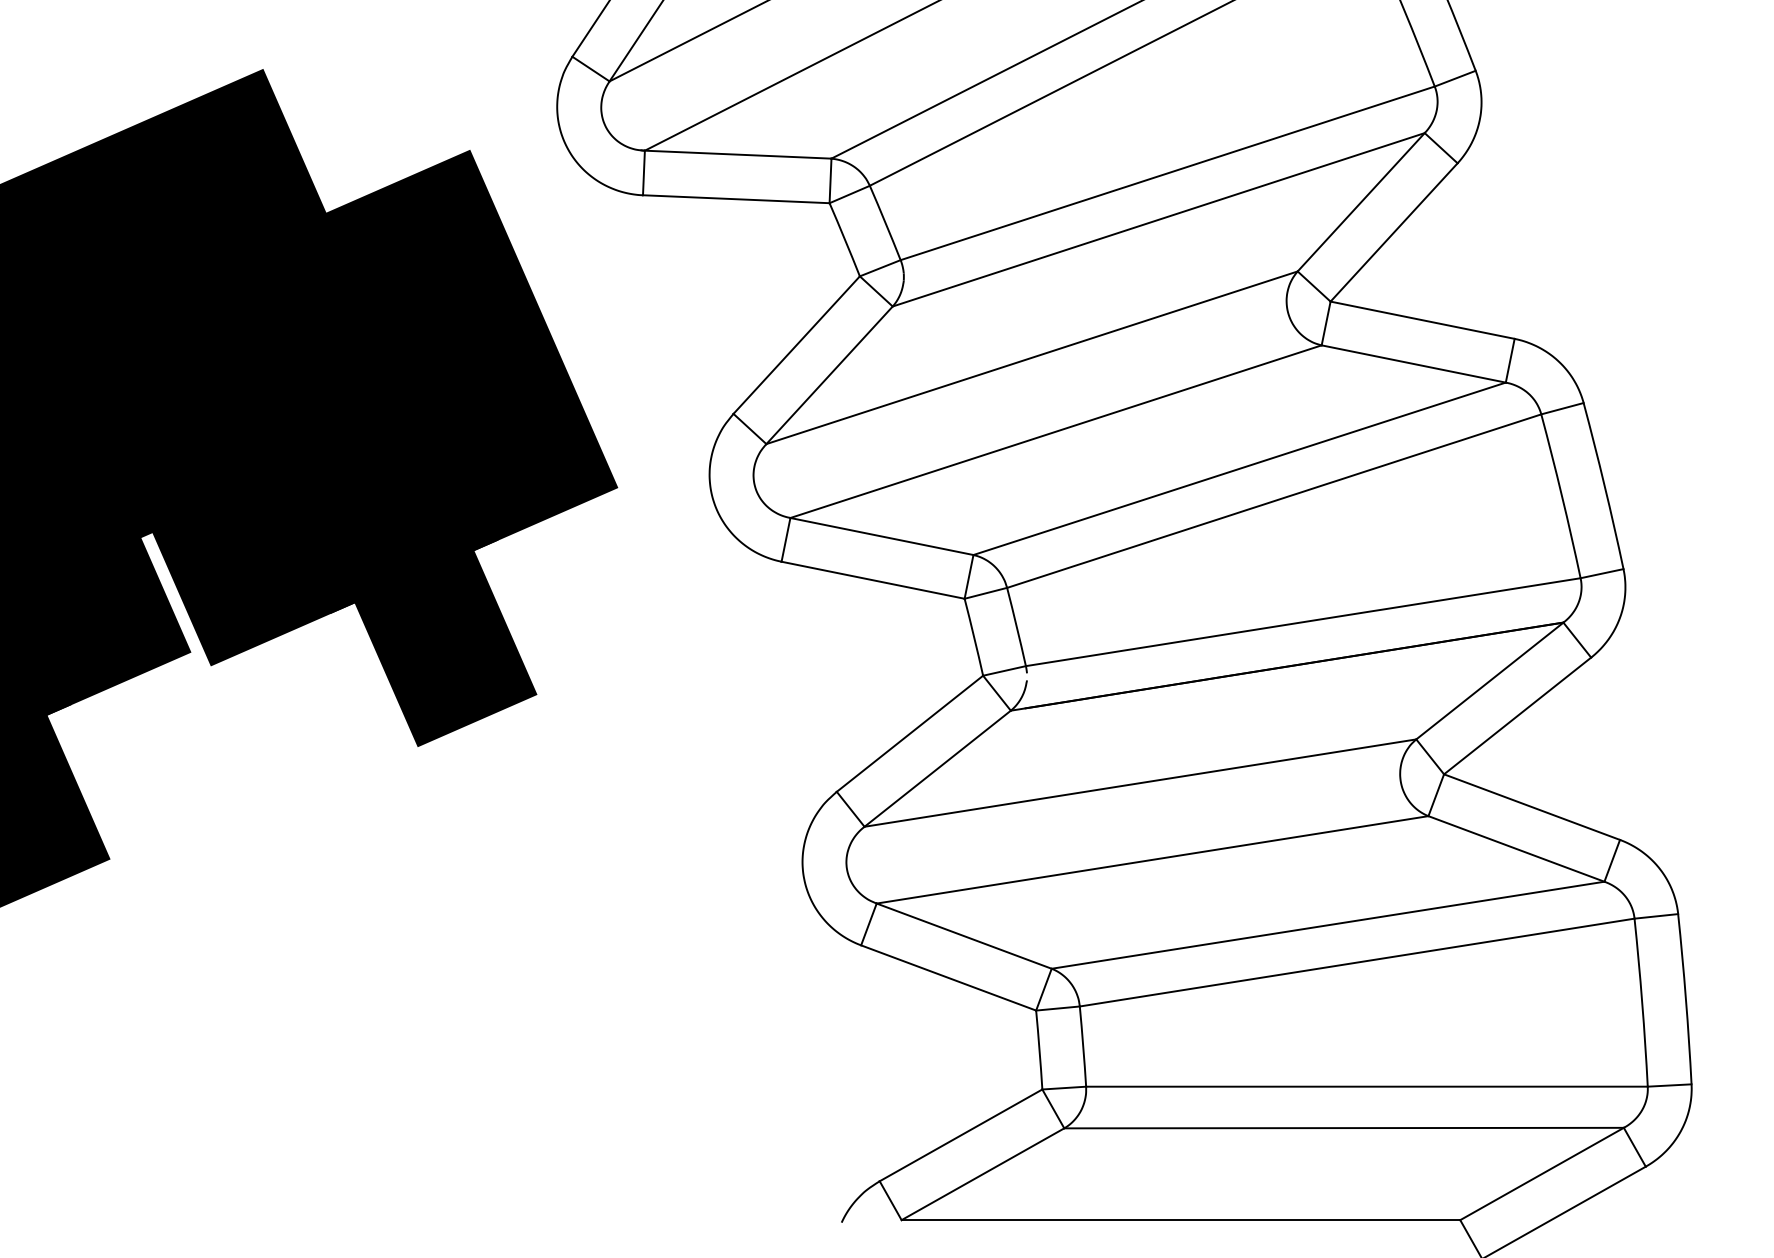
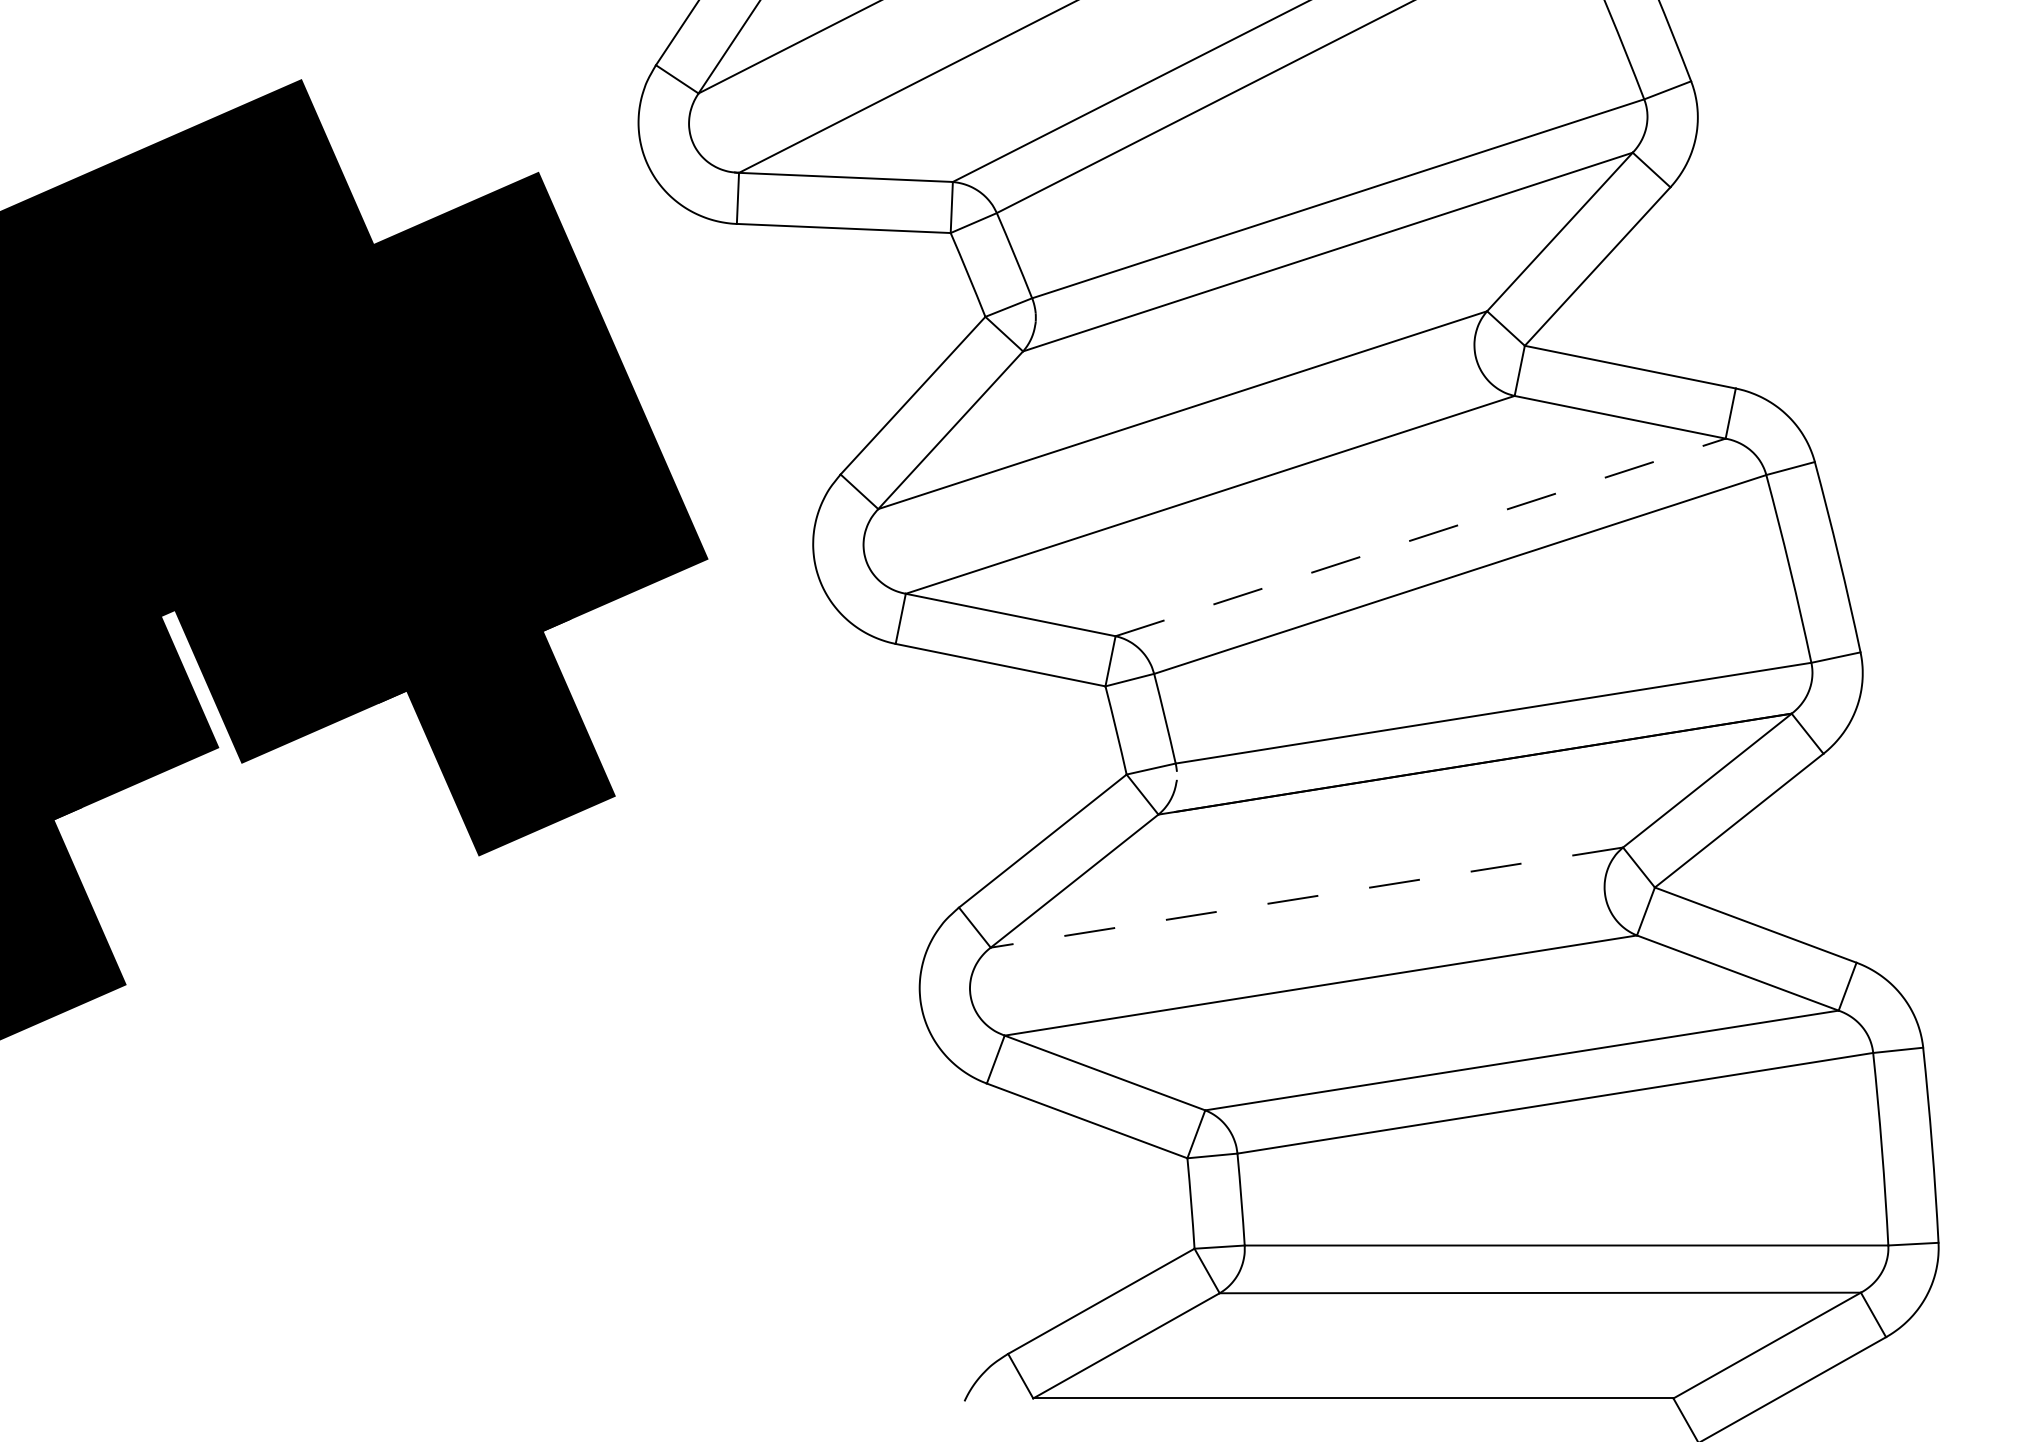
line: (1239, 468) -> (1420, 537), solid -> dashed
line: (1139, 783) -> (1305, 898), solid -> dashed

